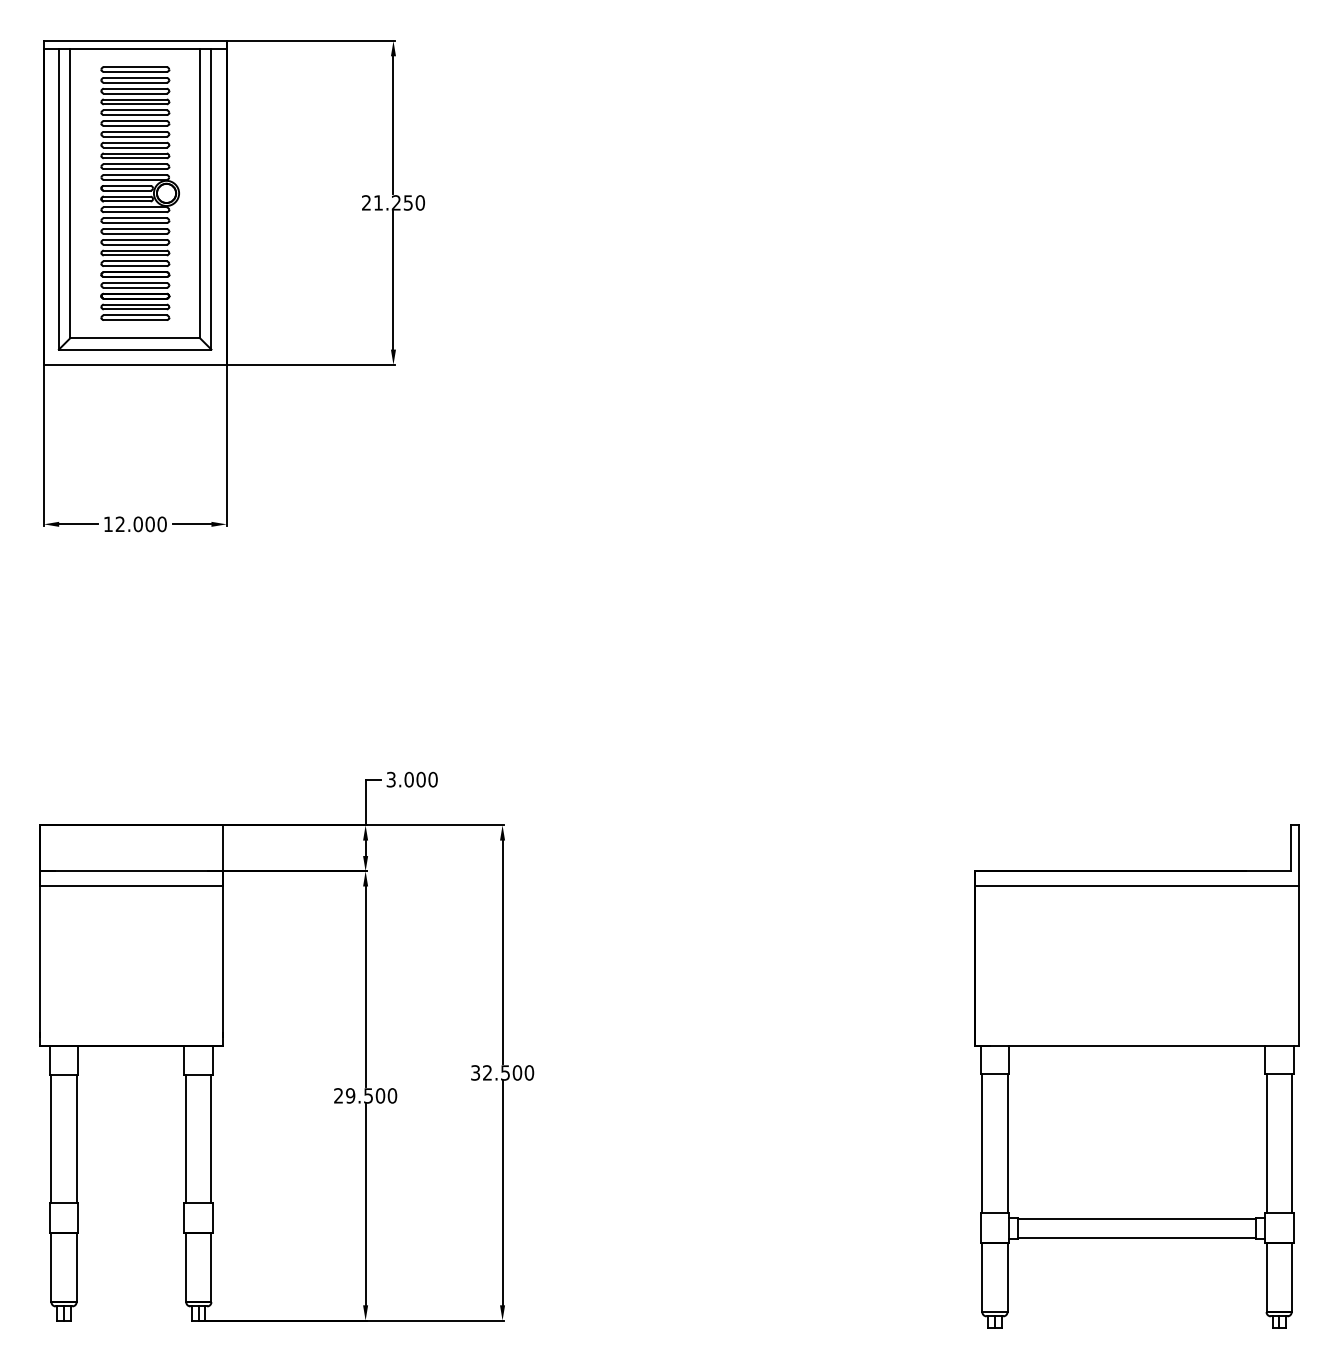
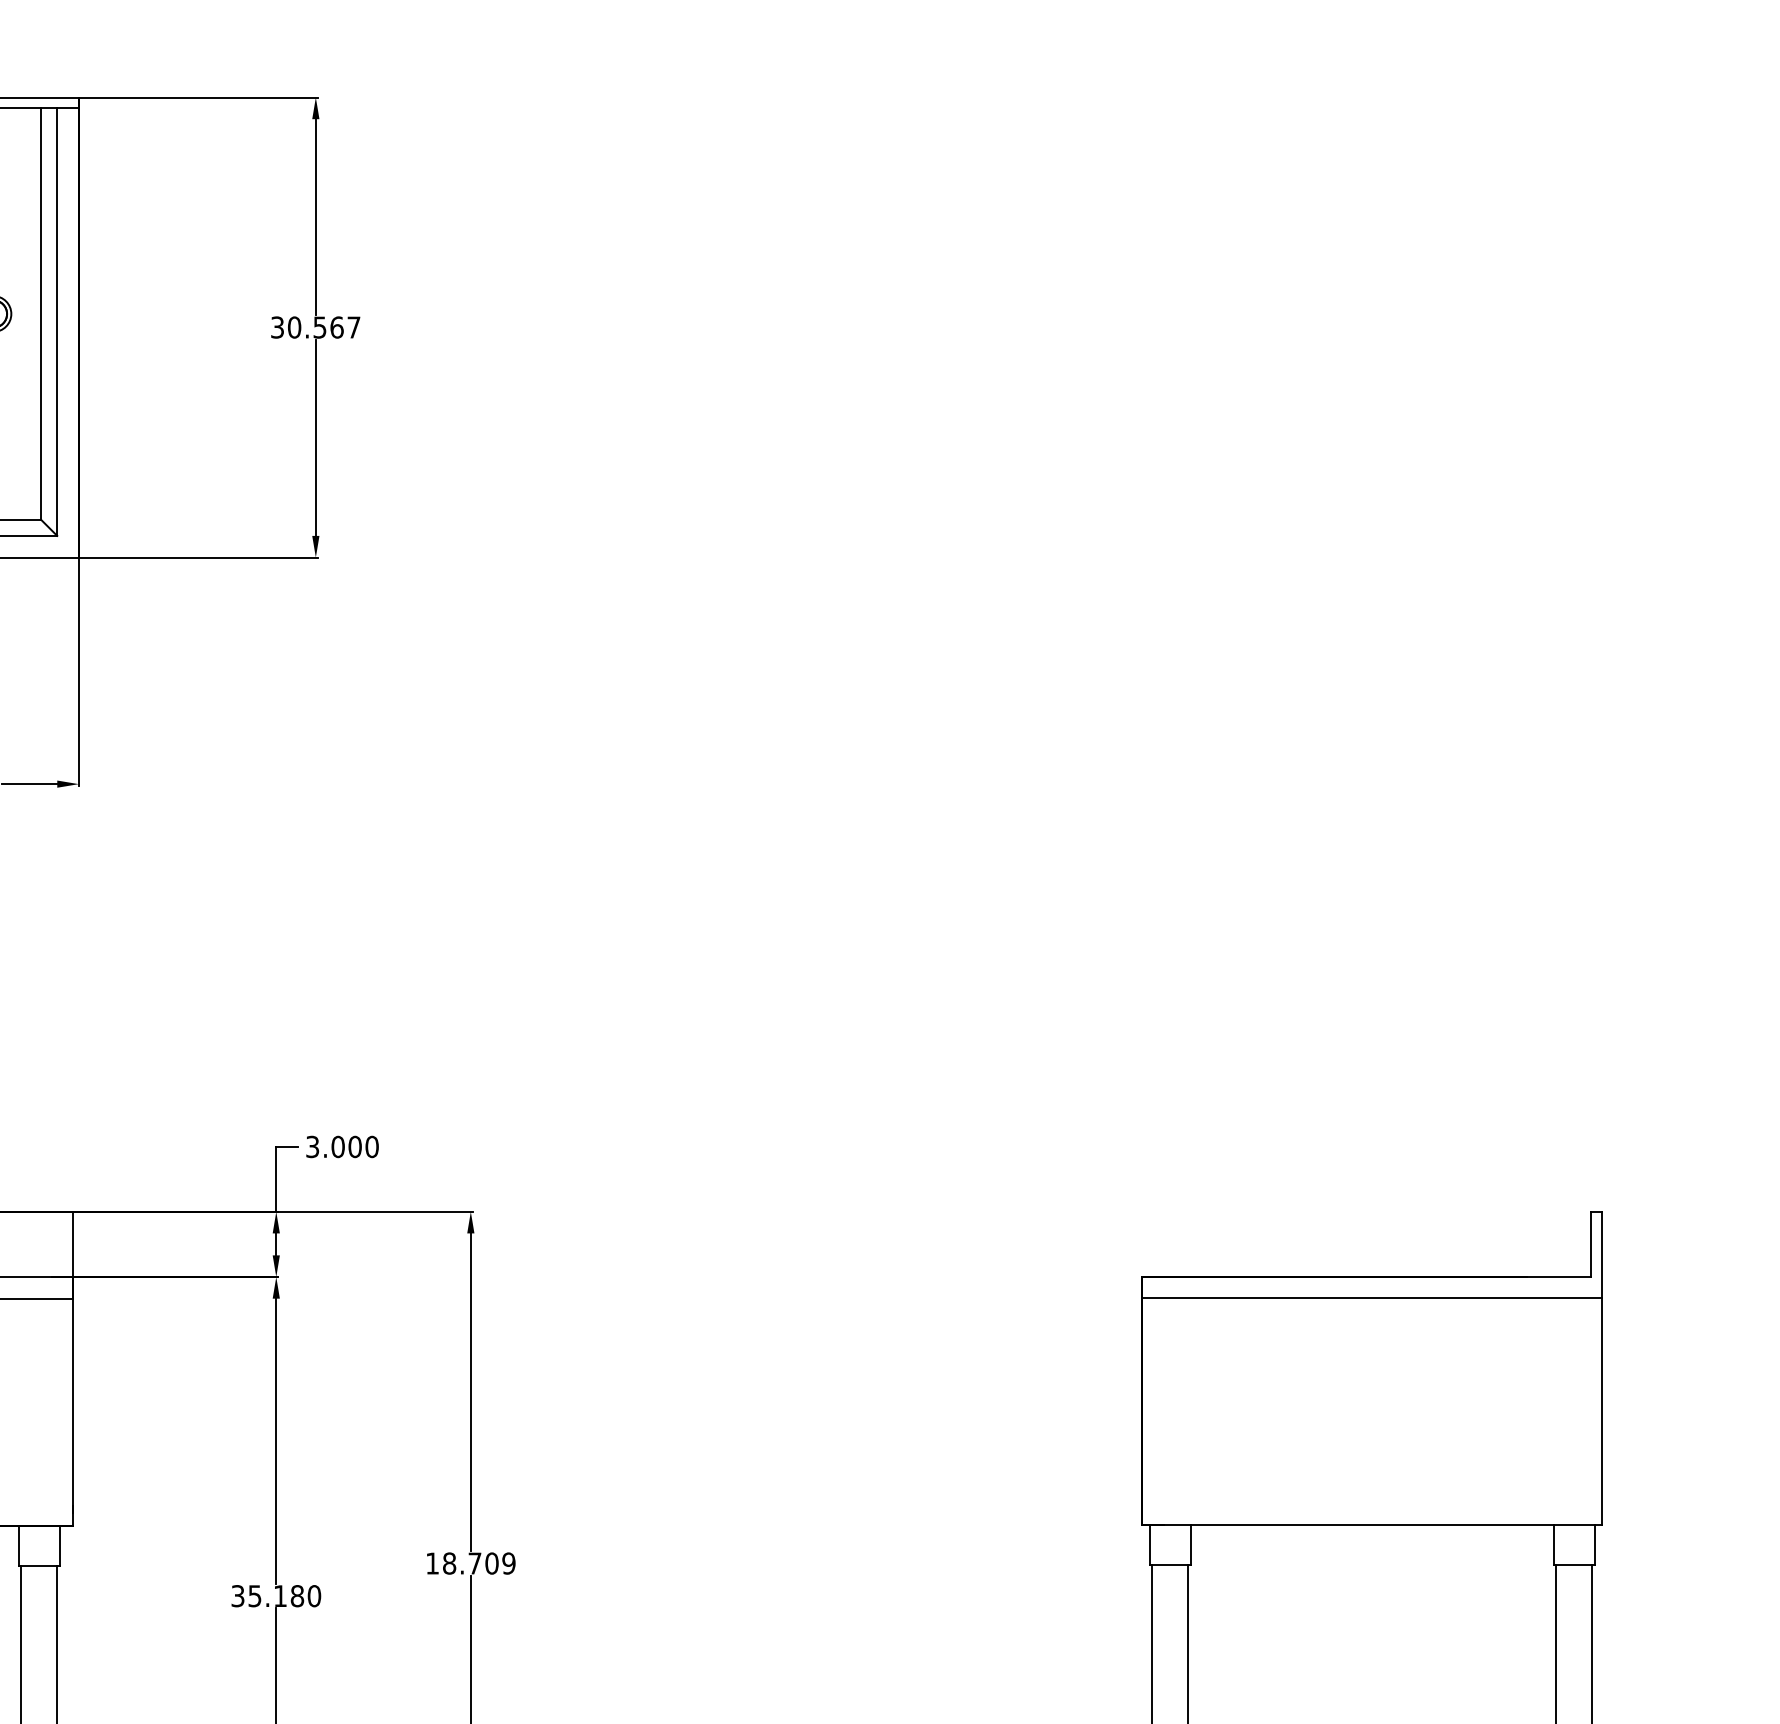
text: (393, 202) -> (315, 326), 21.250 -> 30.567
text: (502, 1072) -> (470, 1562), 32.500 -> 18.709
text: (359, 1095) -> (267, 1595), 29.500 -> 35.180

